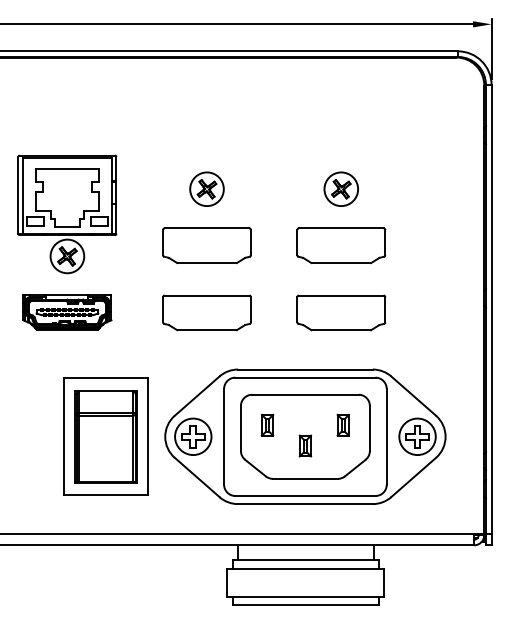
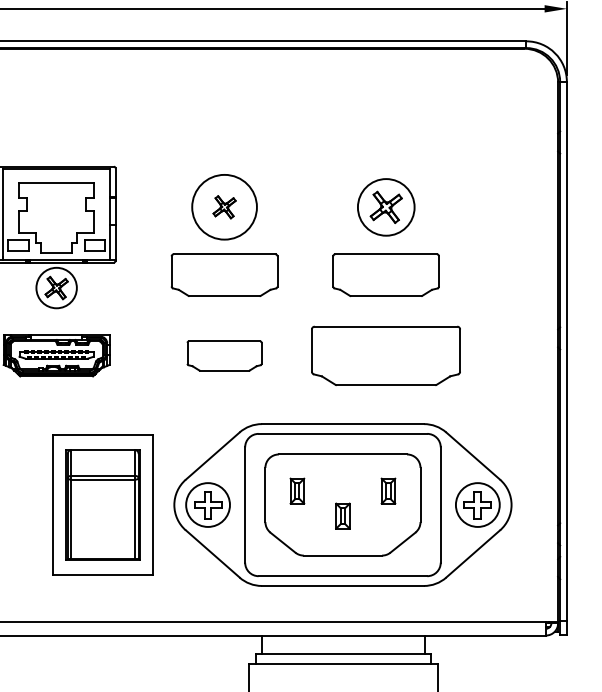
part: (340, 188) -> (385, 206), size x1.4
circle: (206, 189) -> (223, 207), size x1.6
part: (206, 312) -> (223, 355), size x0.7
part: (341, 312) -> (386, 355), size x1.4

